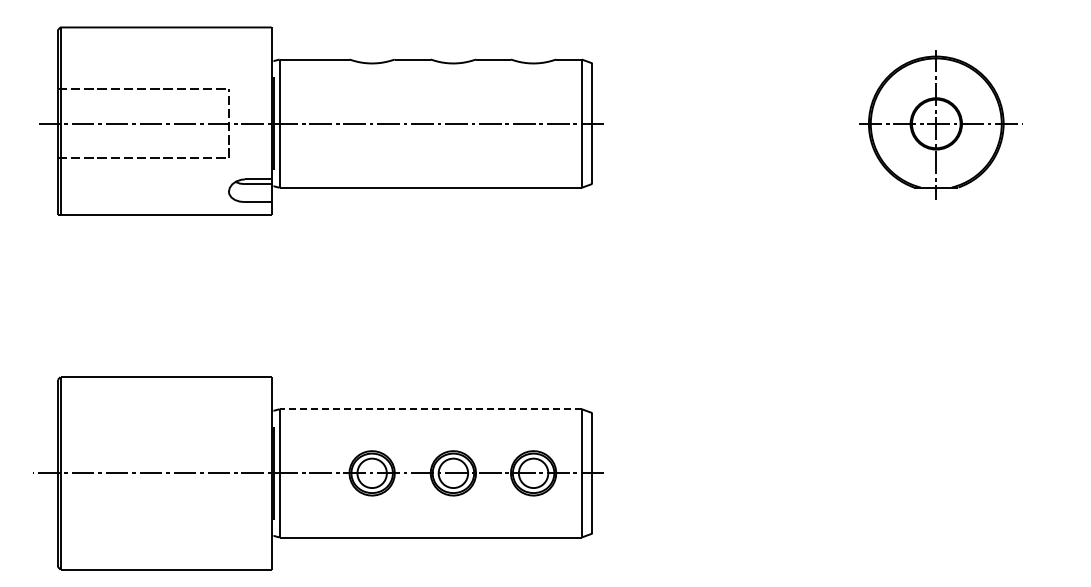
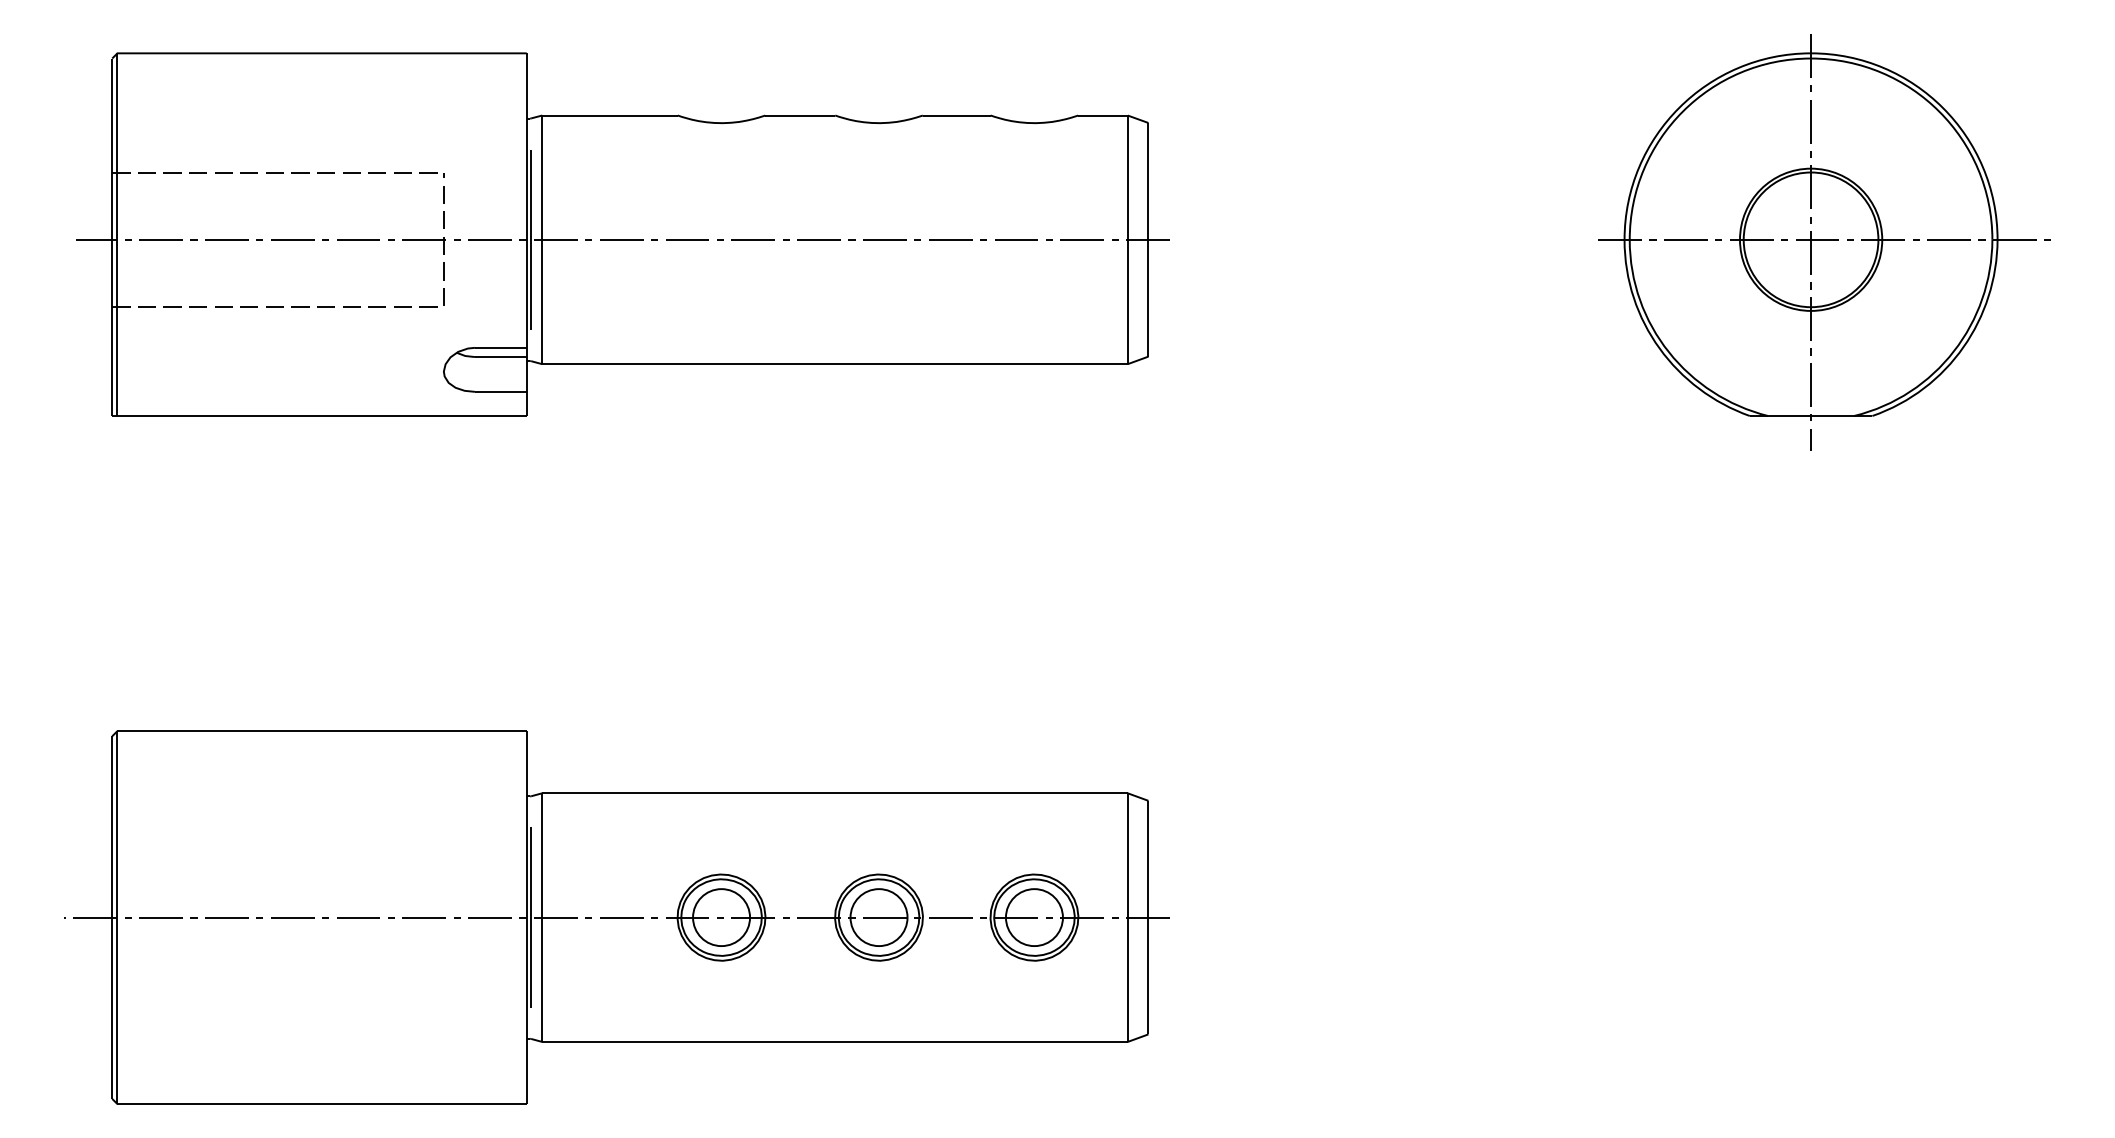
part: (940, 124) -> (1823, 241), size x1.43
line: (430, 409) -> (834, 793), dashed -> solid

